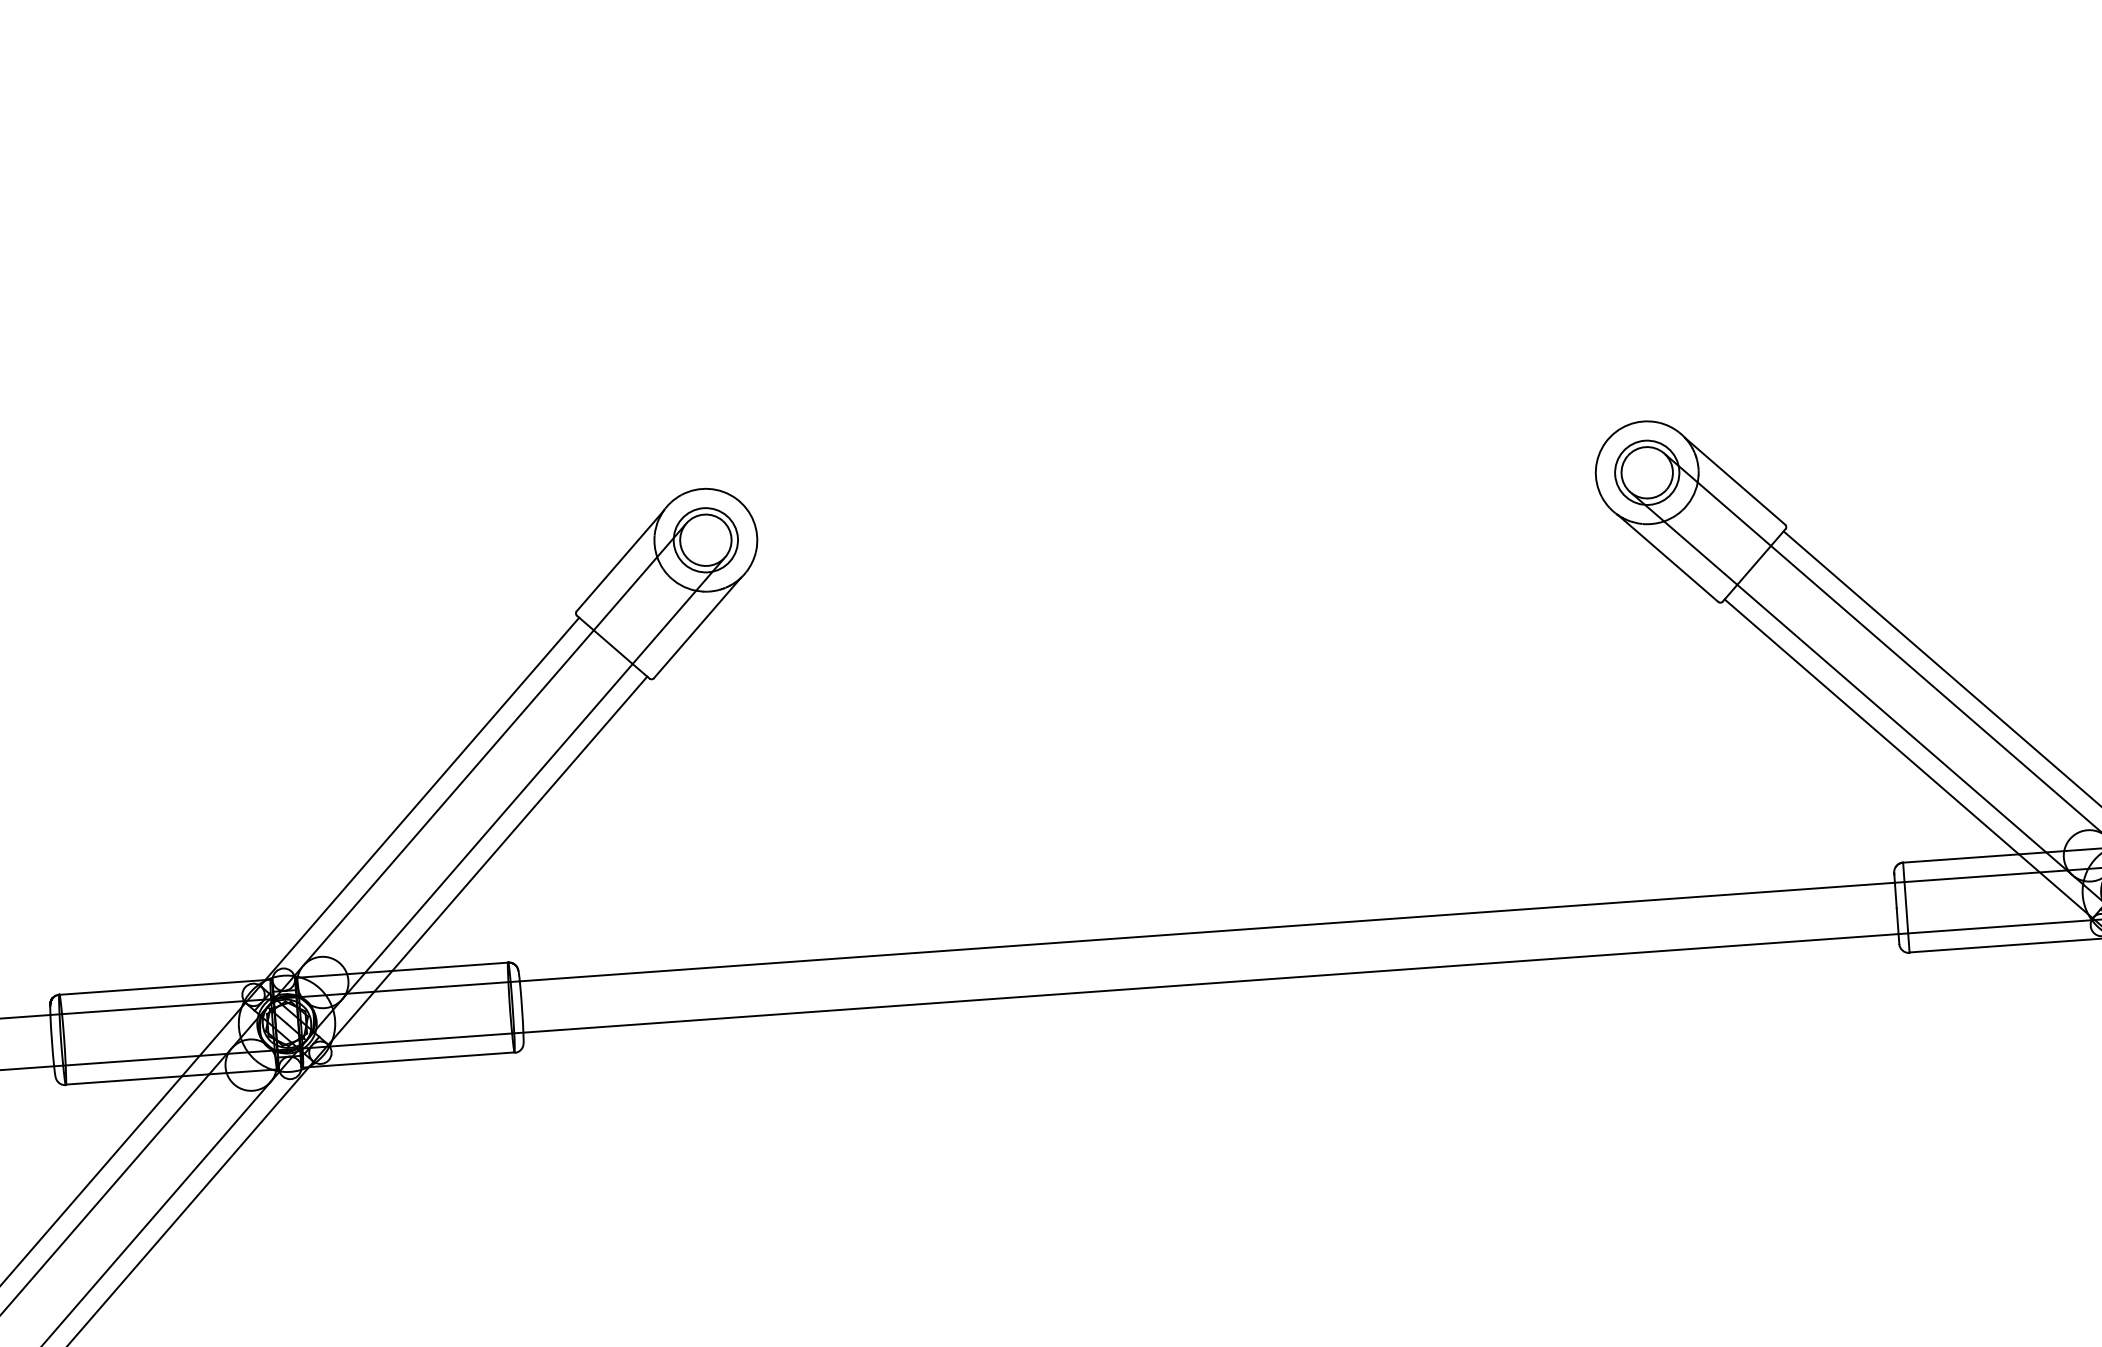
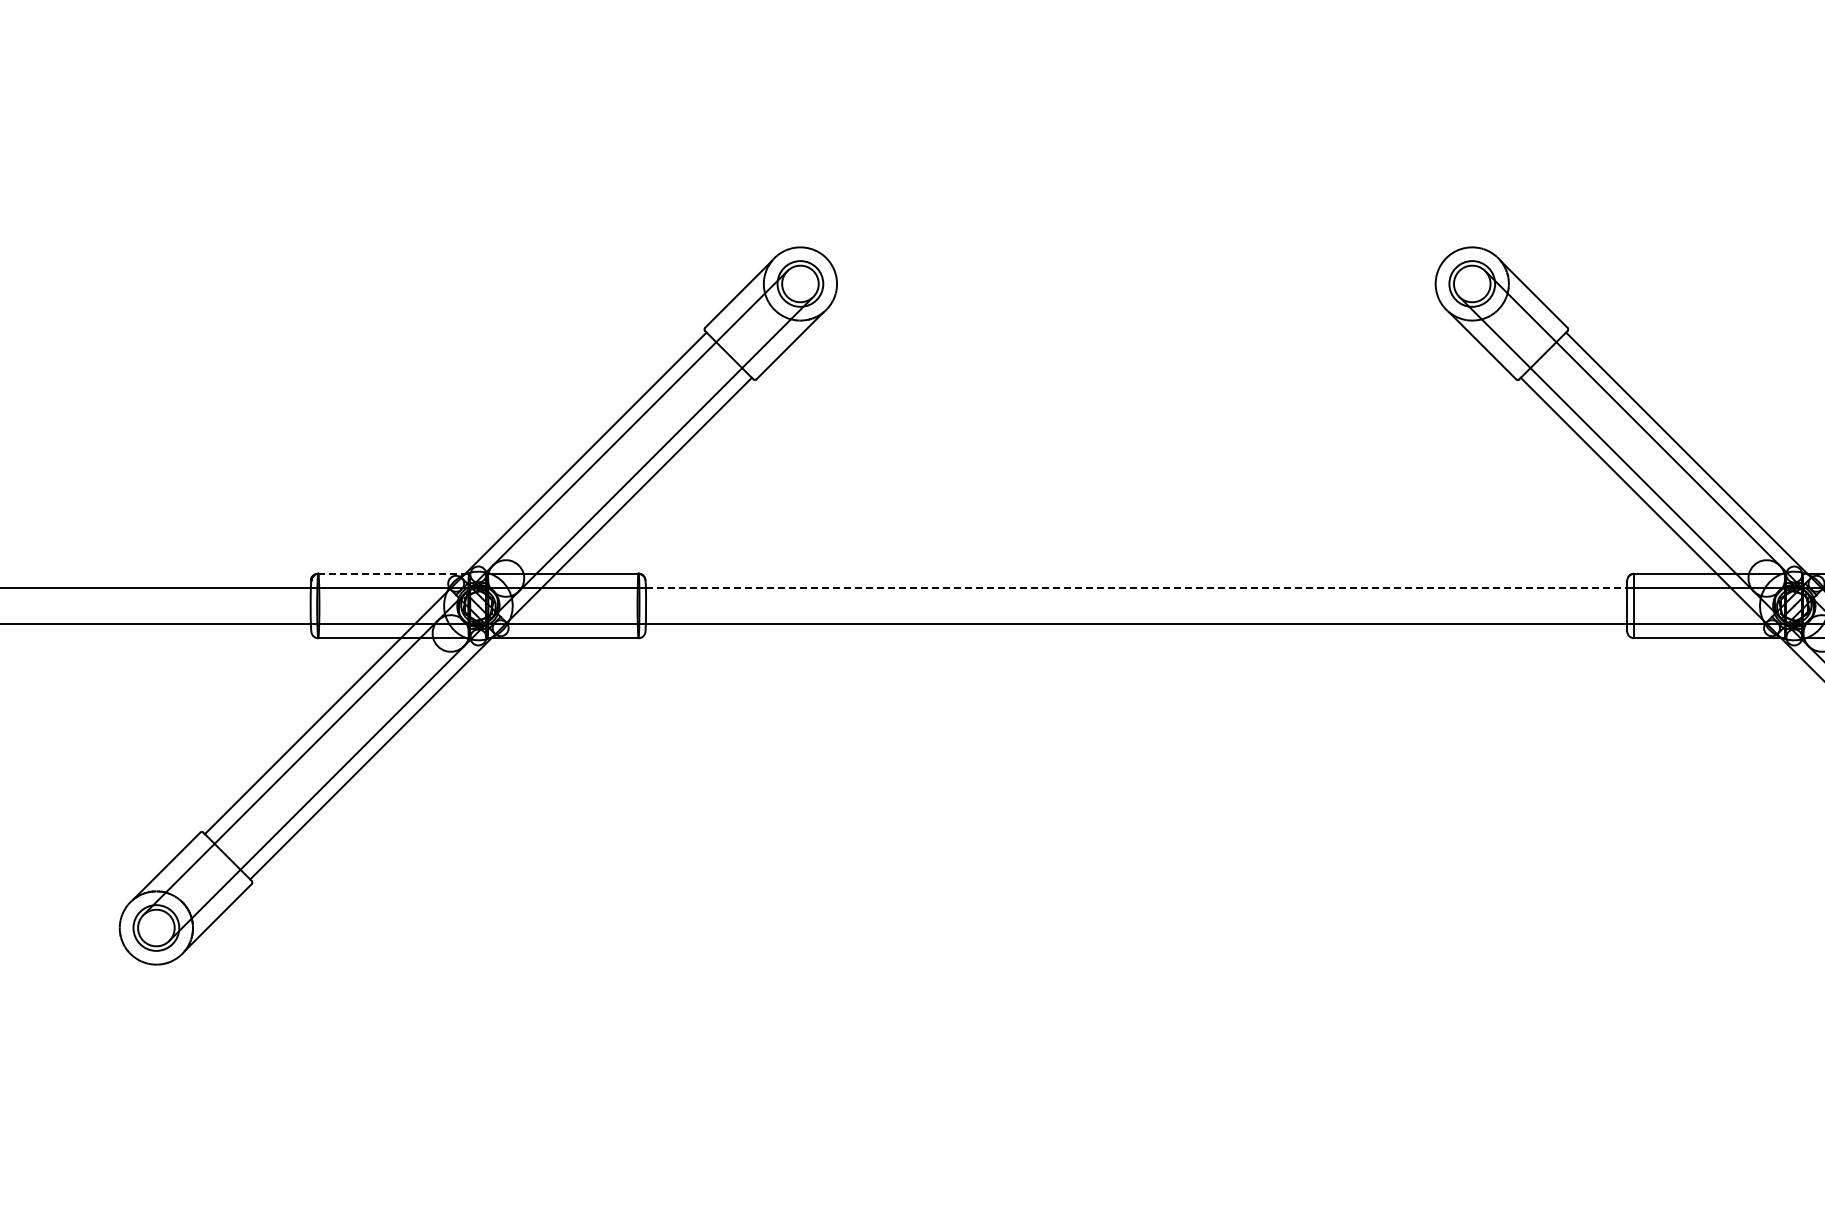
line: (1207, 931) -> (1136, 587), solid -> dashed
line: (166, 986) -> (394, 573), solid -> dashed

